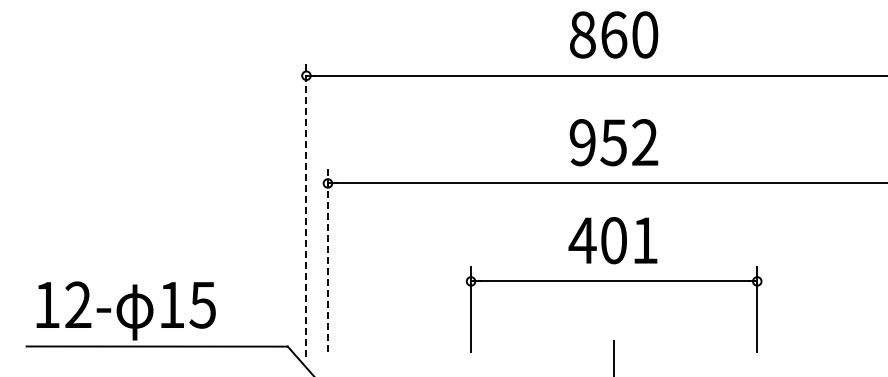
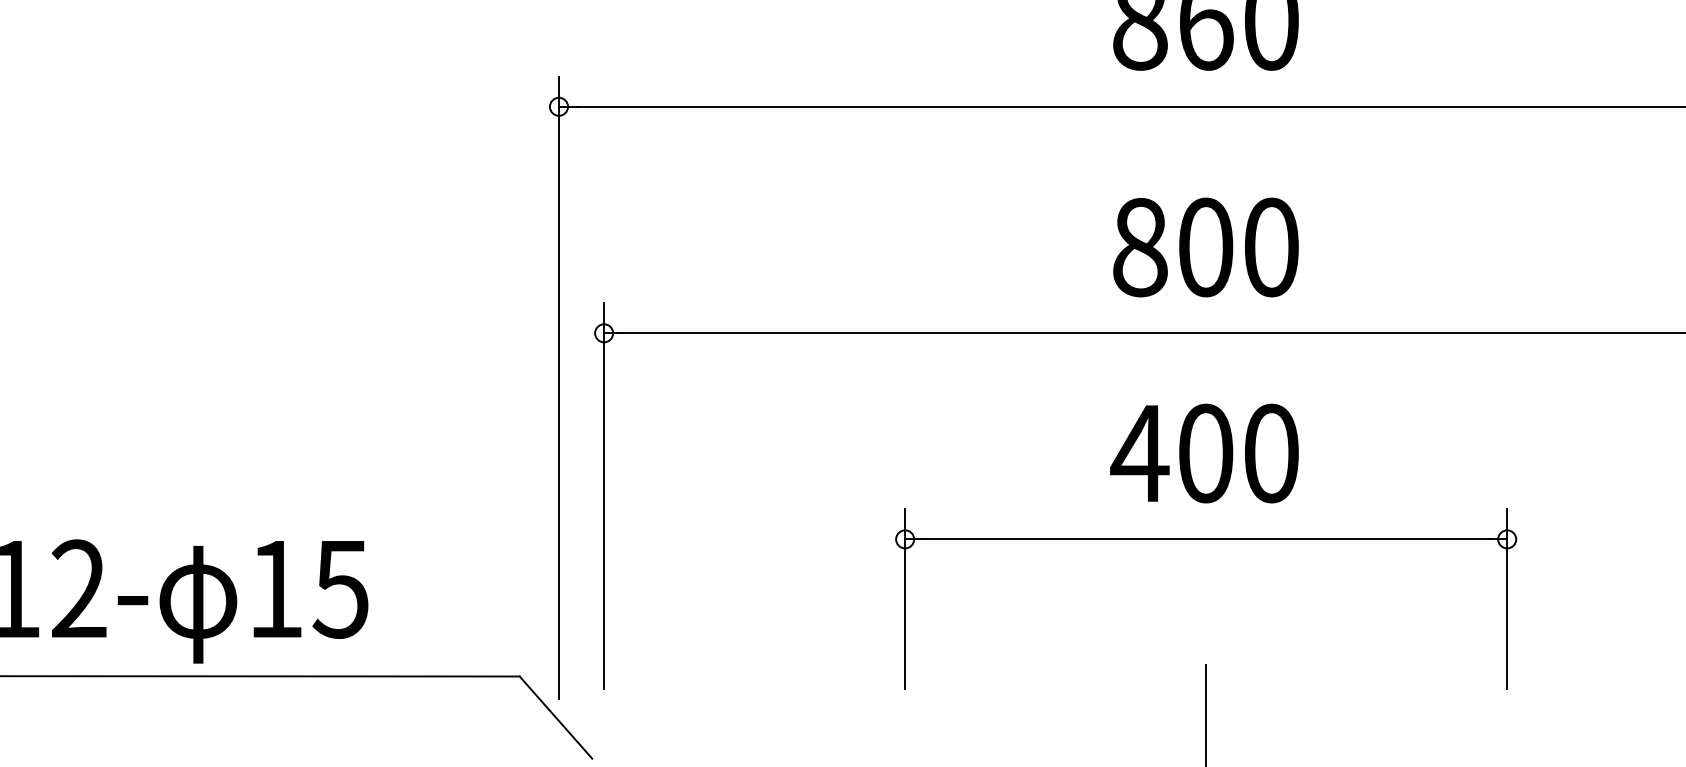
text: (613, 142) -> (1204, 247), 952 -> 800
line: (306, 209) -> (559, 388), dashed -> solid
text: (645, 240) -> (1272, 453), 401 -> 400
line: (327, 260) -> (603, 495), dashed -> solid

